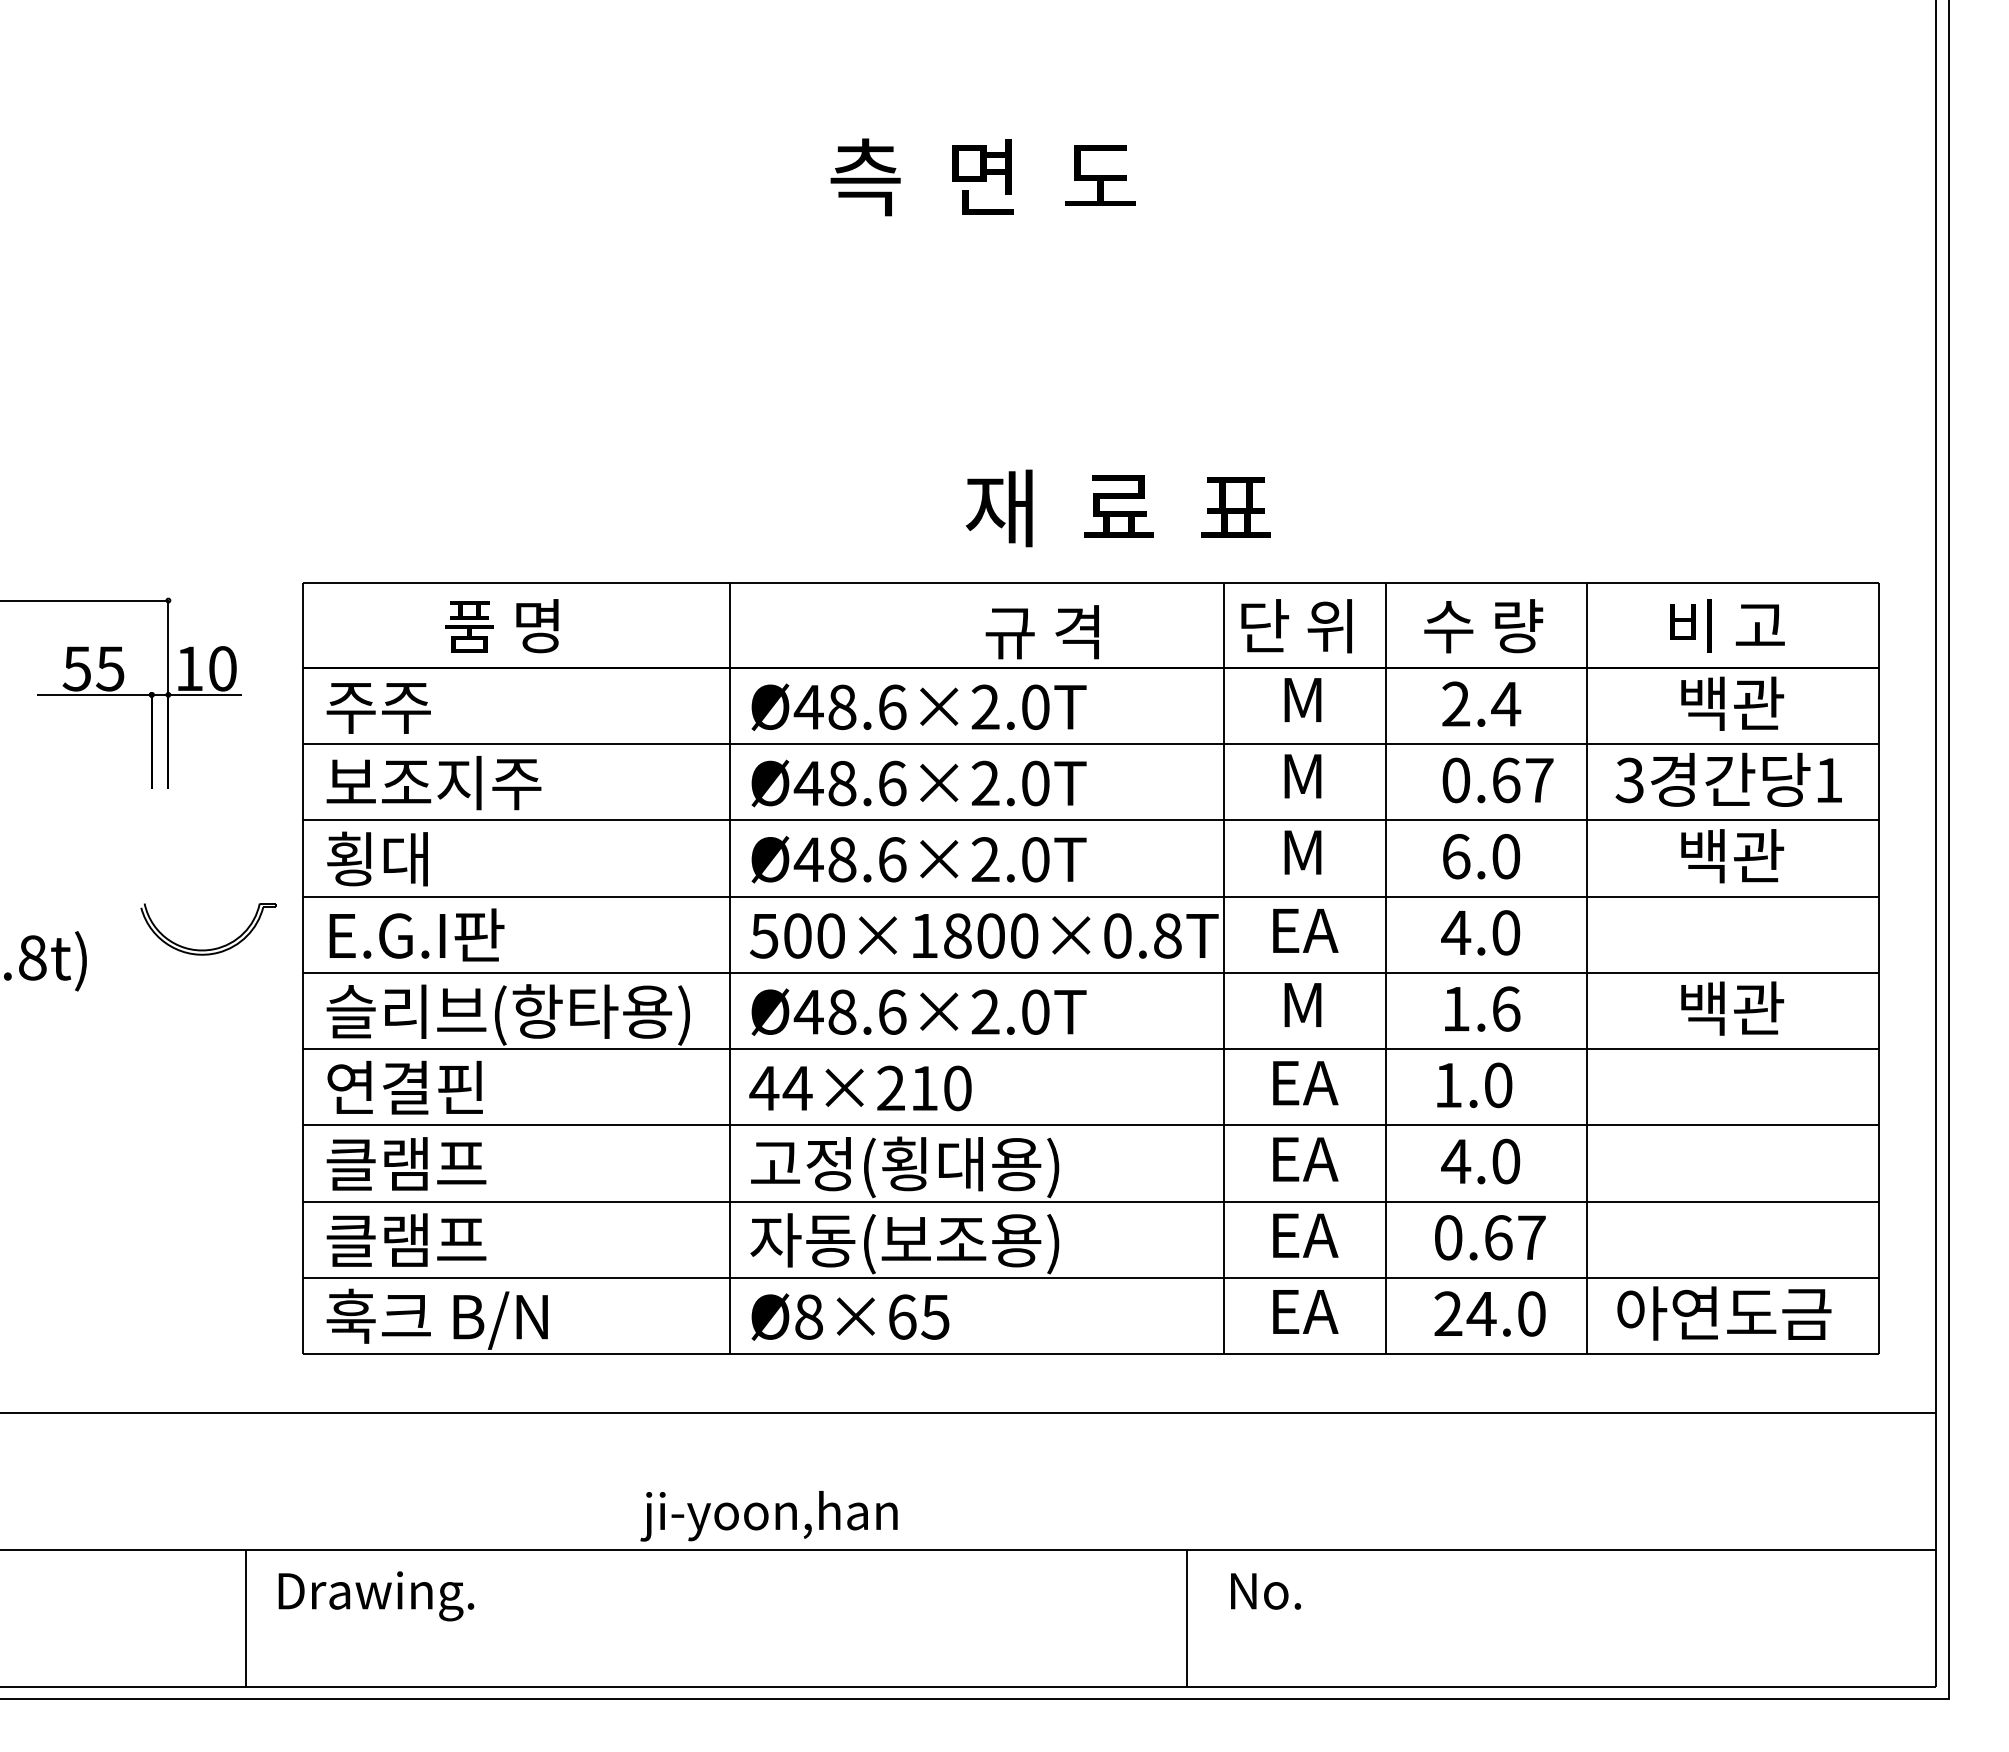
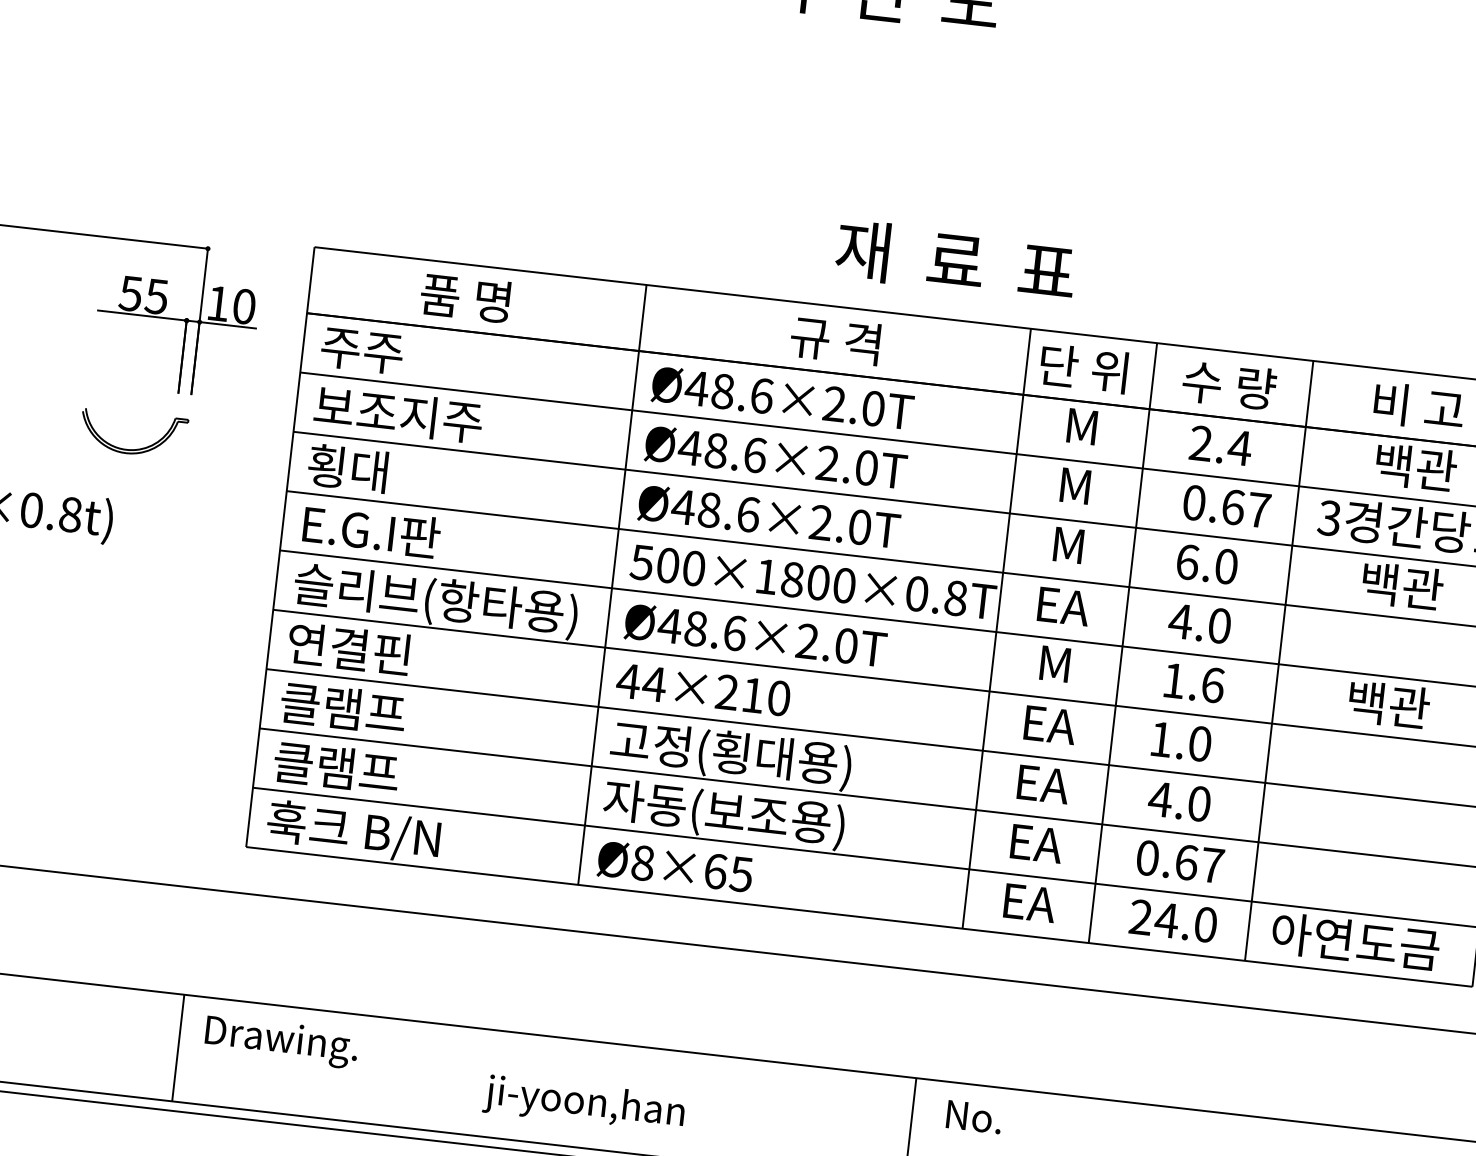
text: (1041, 632) -> (834, 340), moved
part: (211, 948) -> (134, 449), moved
text: (768, 1516) -> (583, 1104), moved

